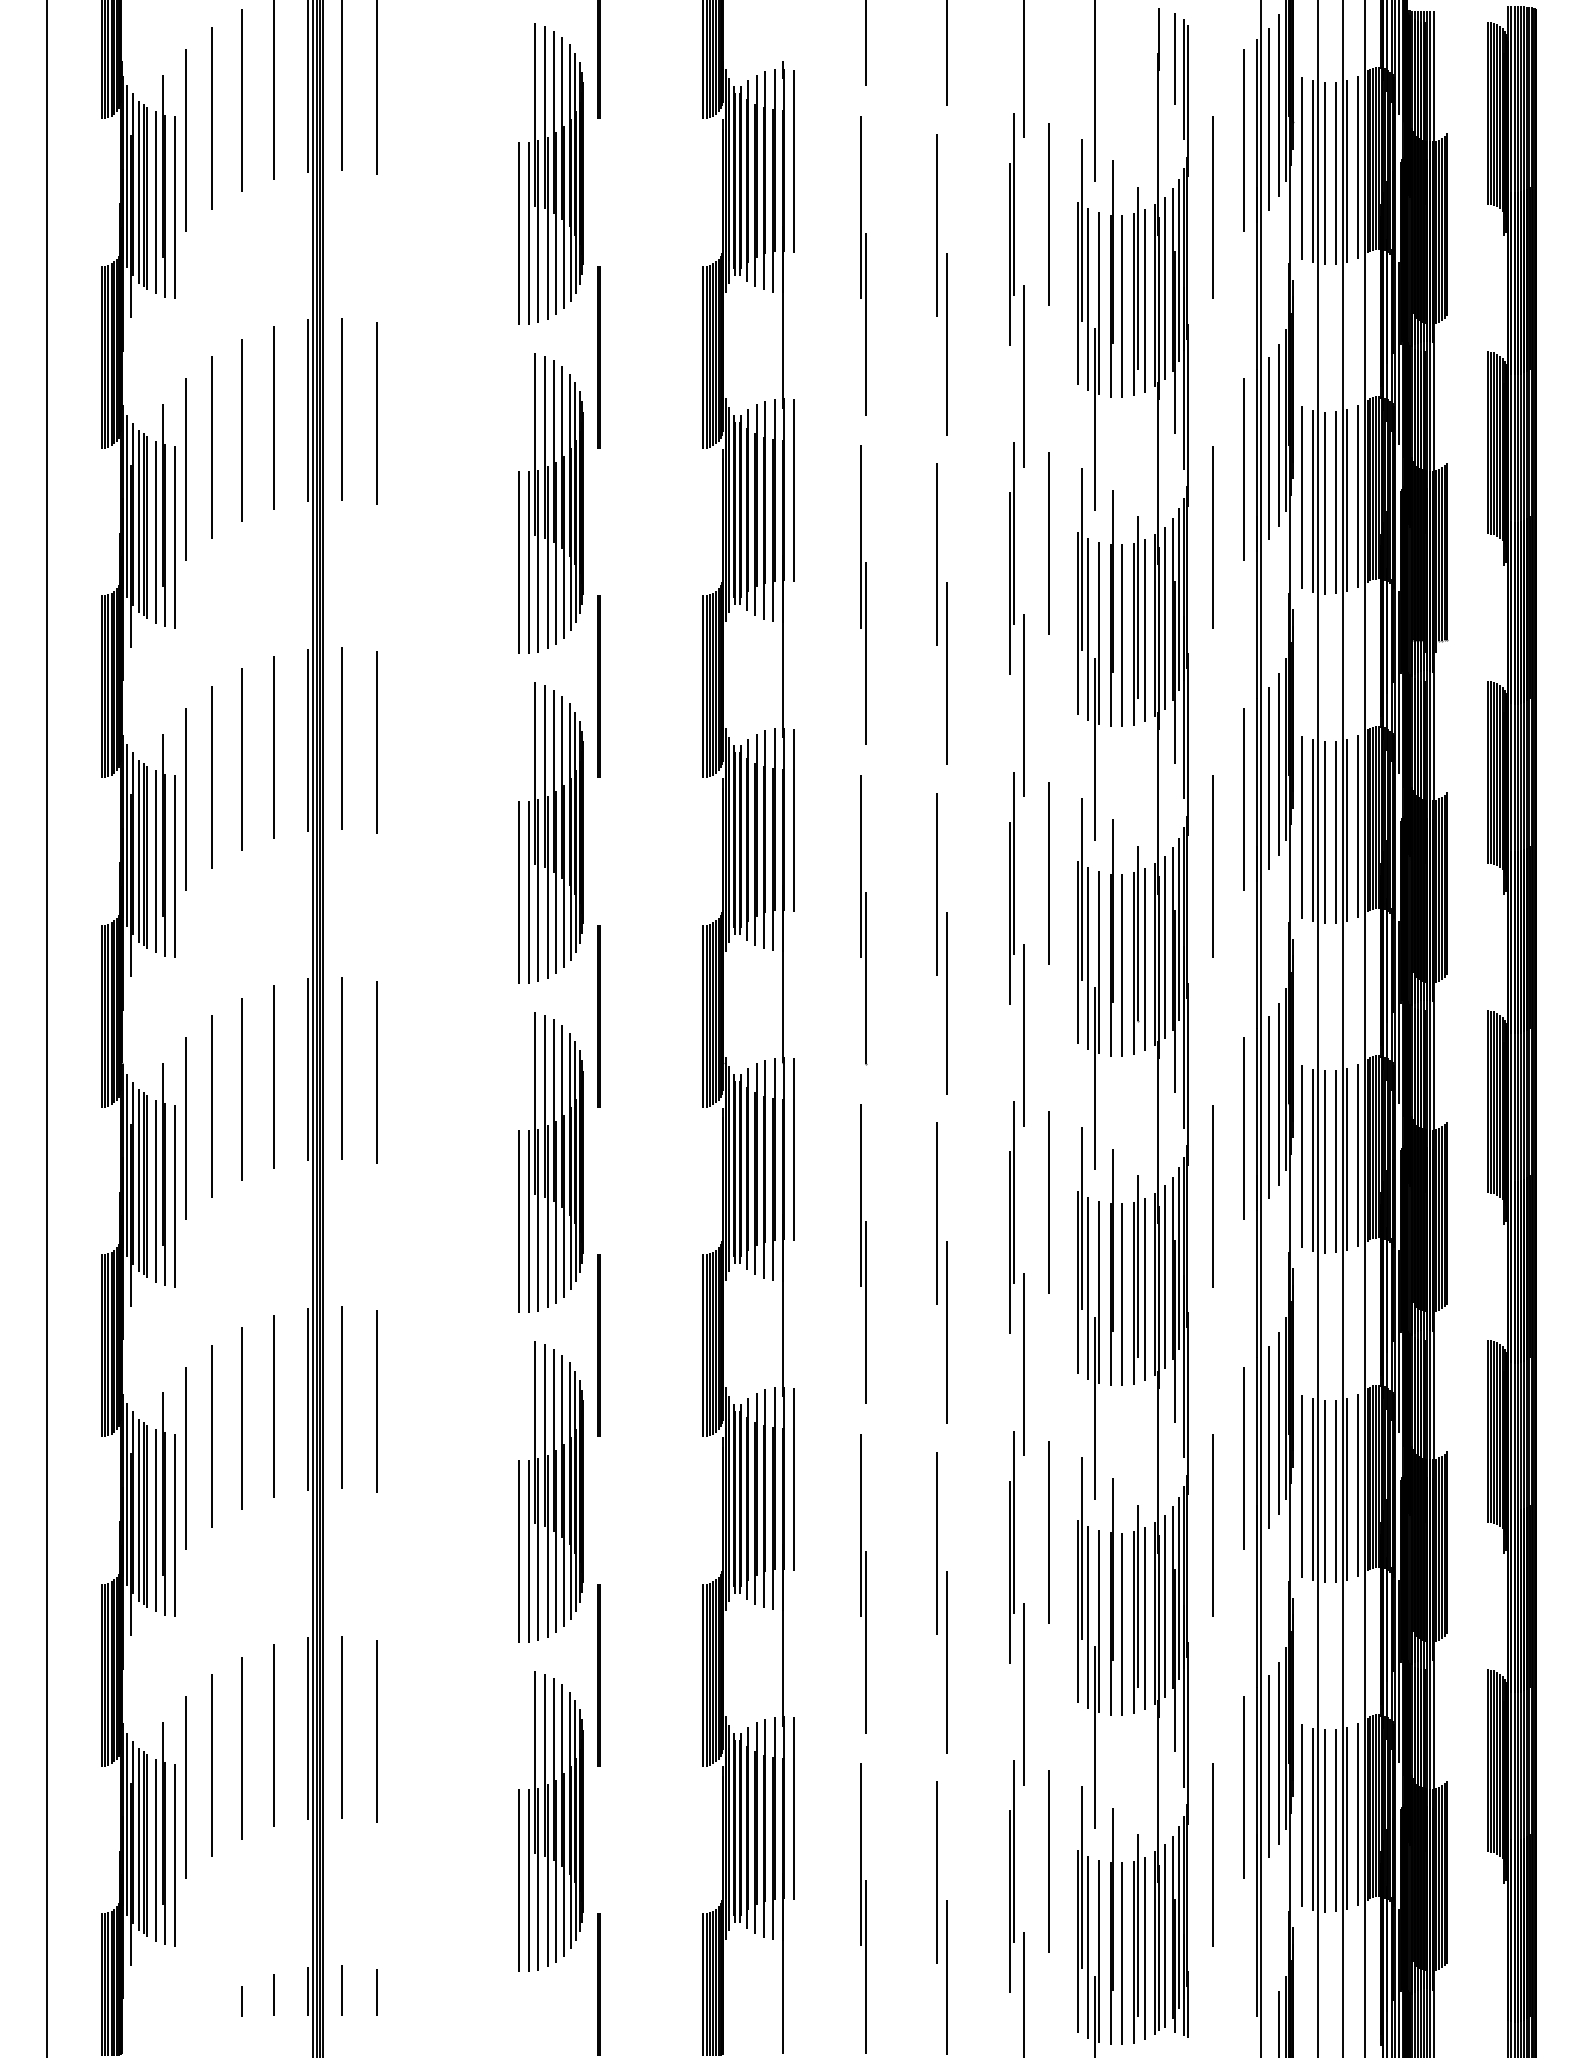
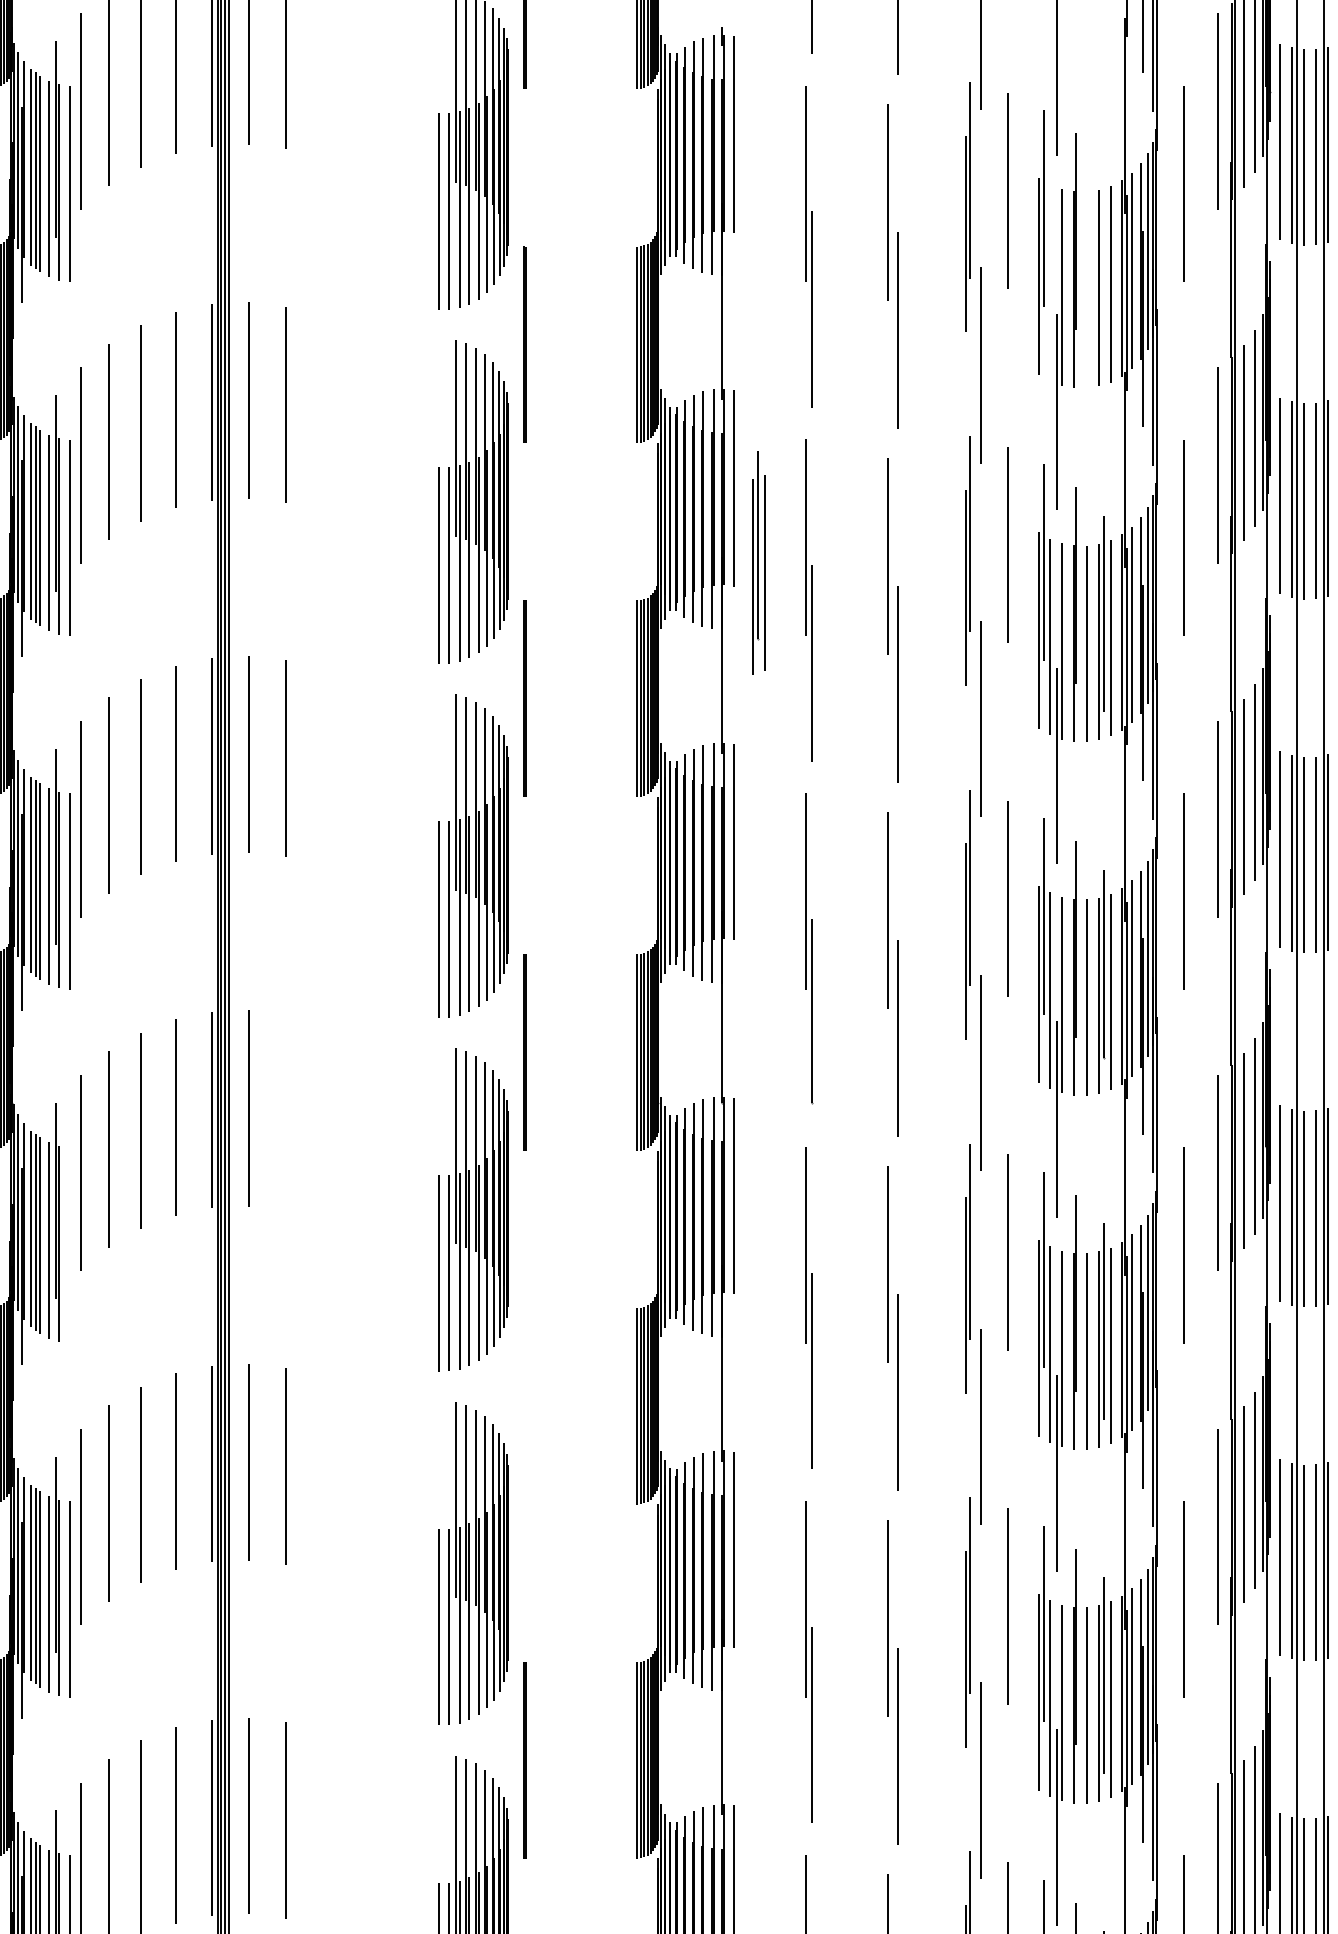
line: (1138, 277) -> (1104, 259), removed
line: (1088, 299) -> (1050, 282), removed
line: (1122, 305) -> (1086, 289), removed
part: (817, 560) -> (759, 563), added
line: (376, 1072) -> (285, 1112), removed
line: (175, 1195) -> (69, 1245), removed
line: (598, 1345) -> (524, 1406), removed

